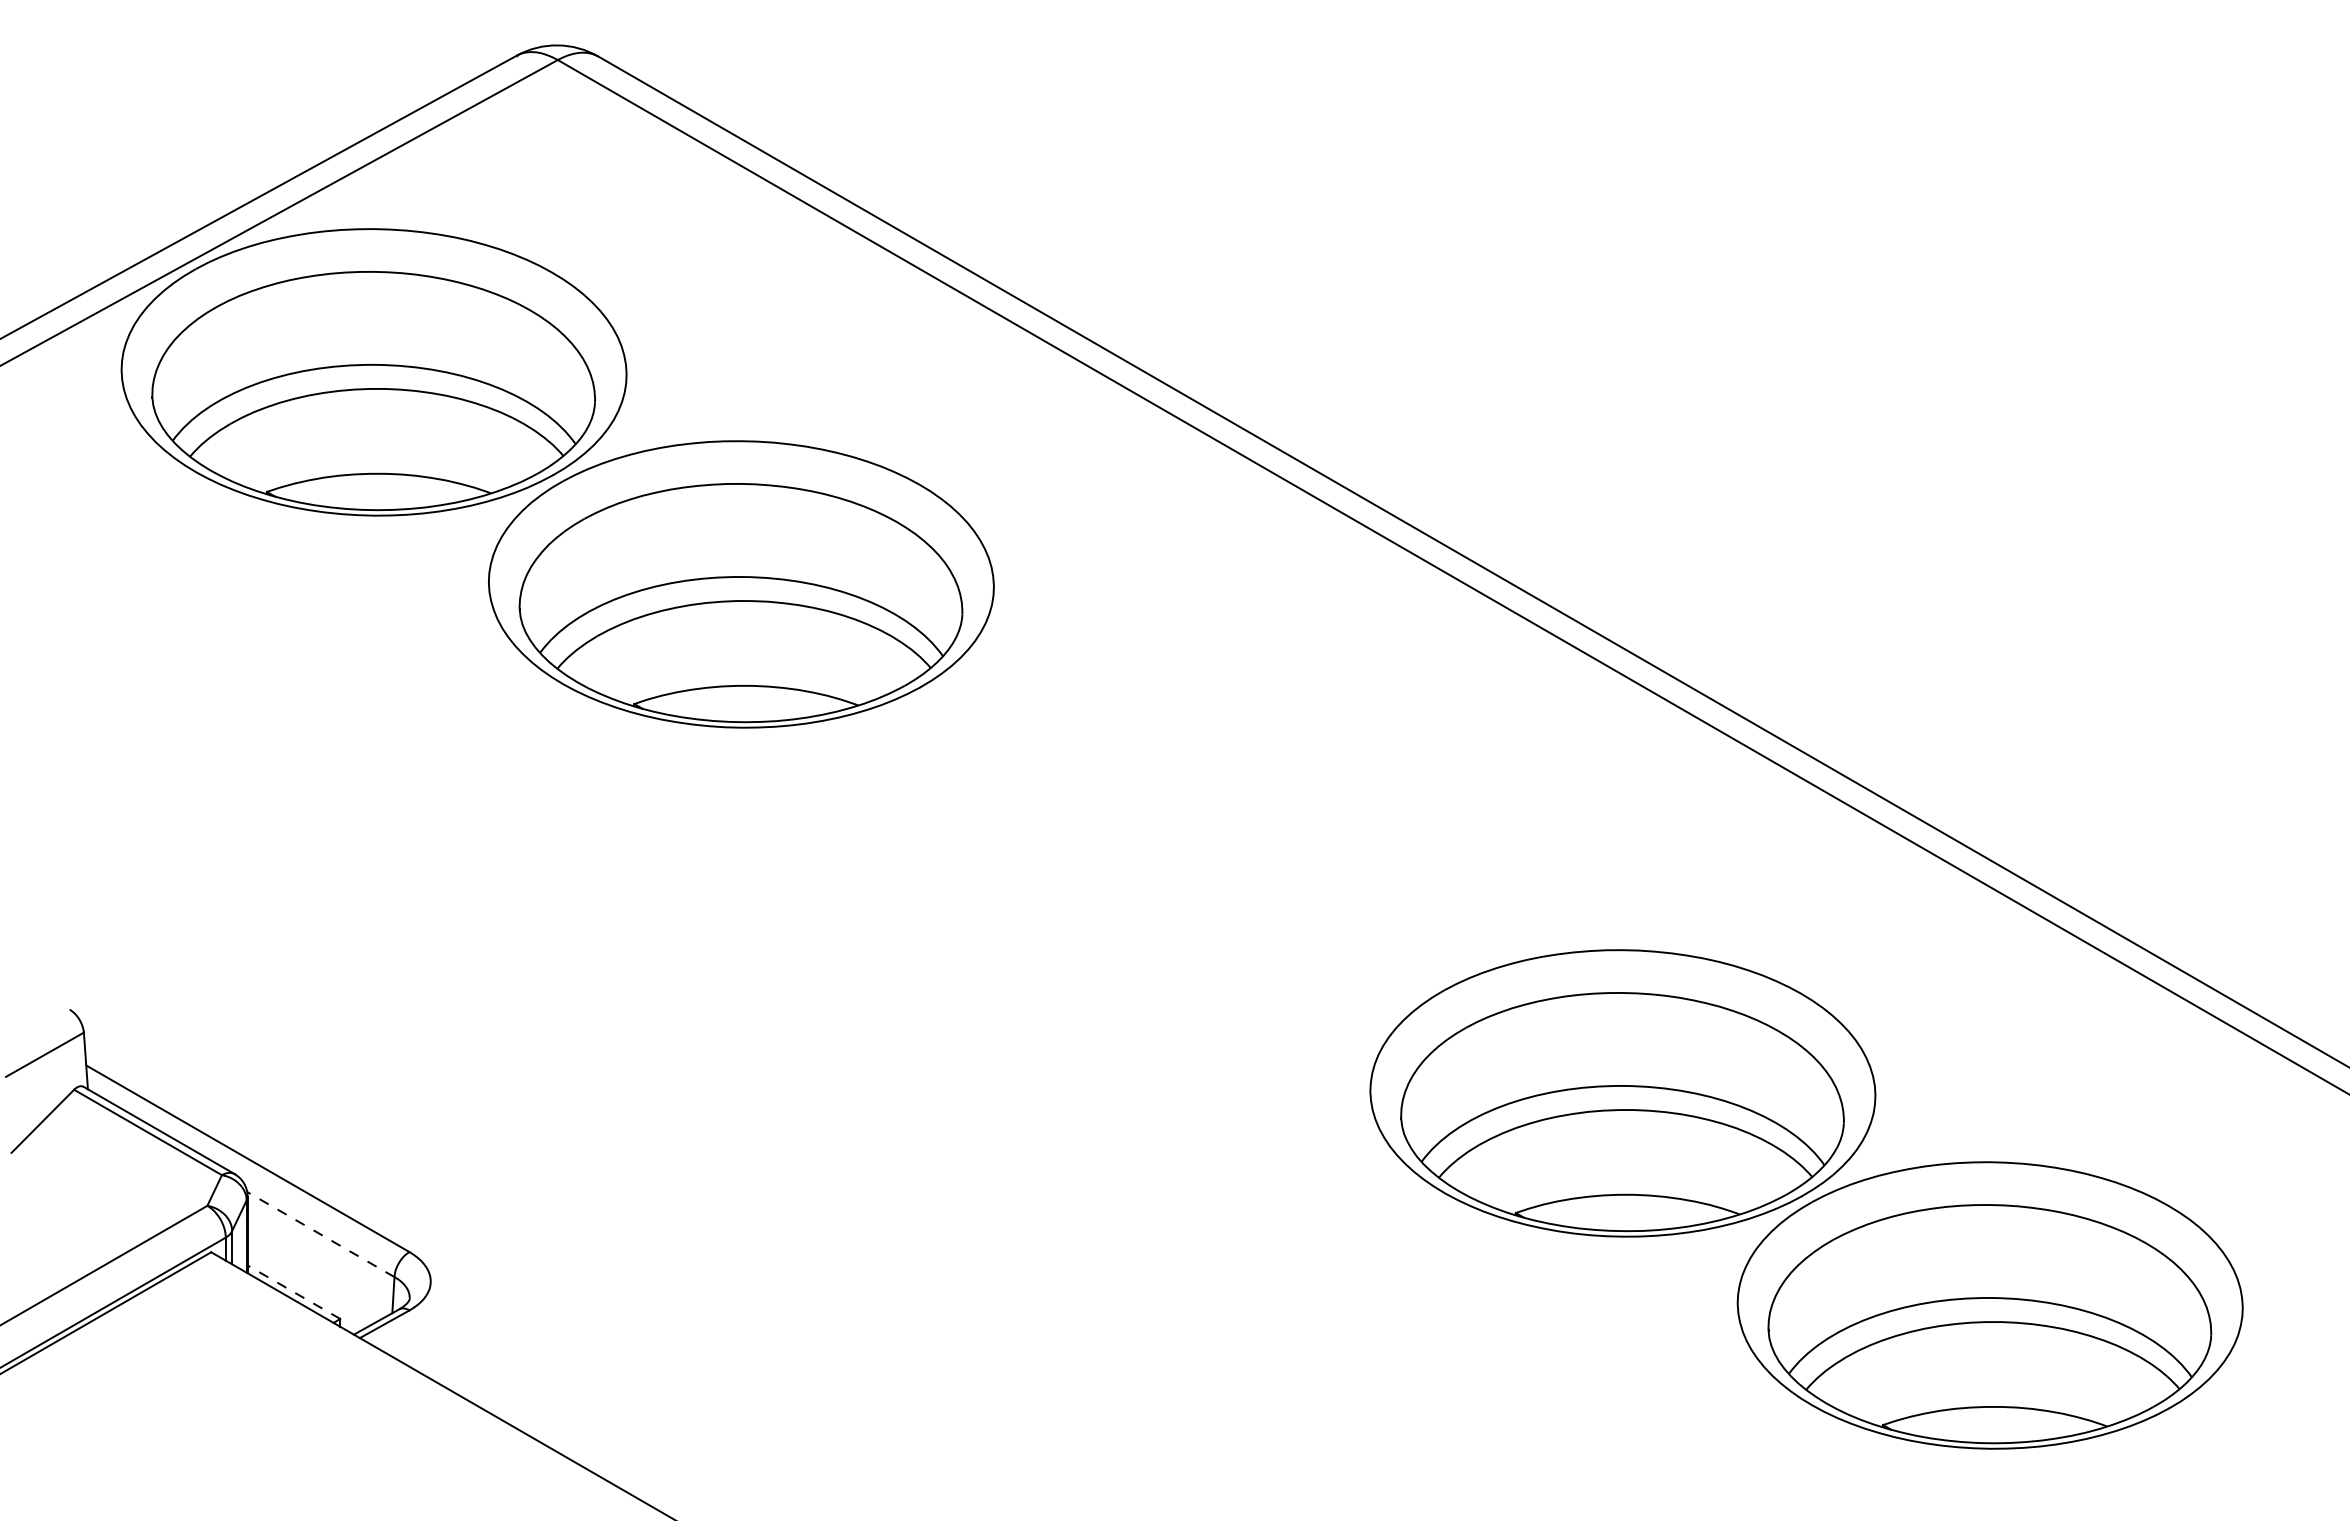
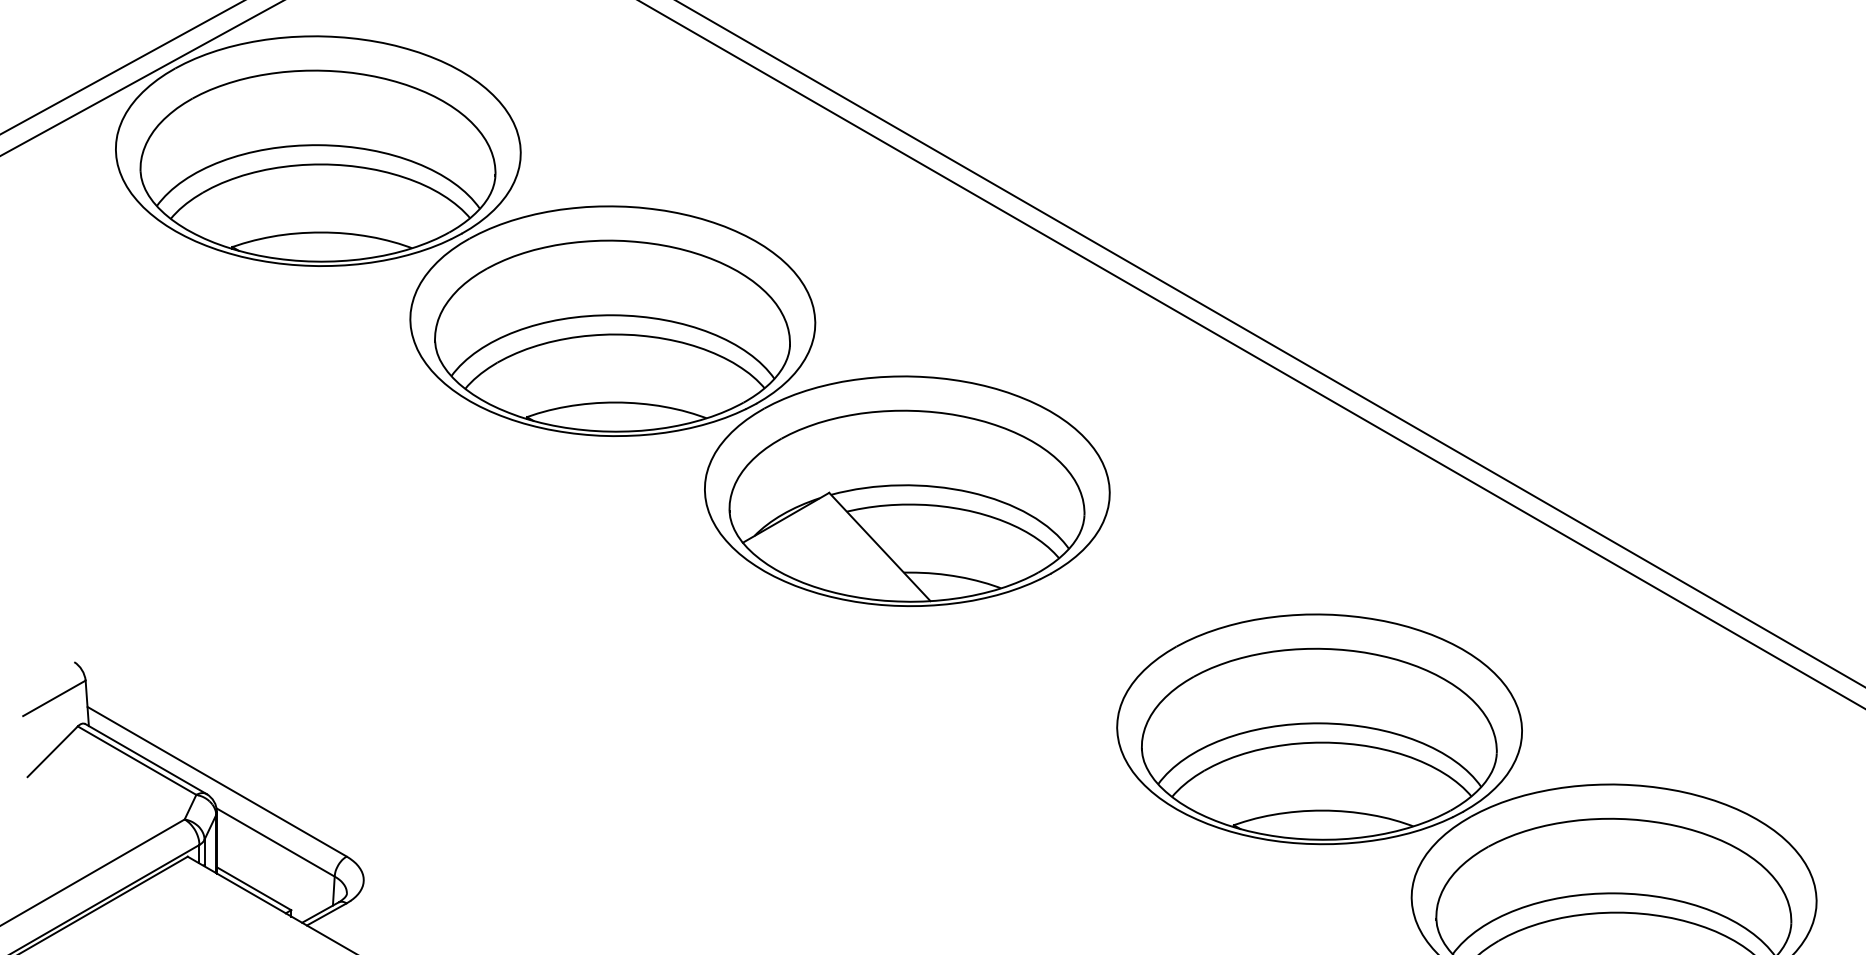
part: (1108, 796) -> (907, 491), added
line: (320, 1234) -> (275, 842), dashed -> solid
line: (293, 1292) -> (253, 888), dashed -> solid

